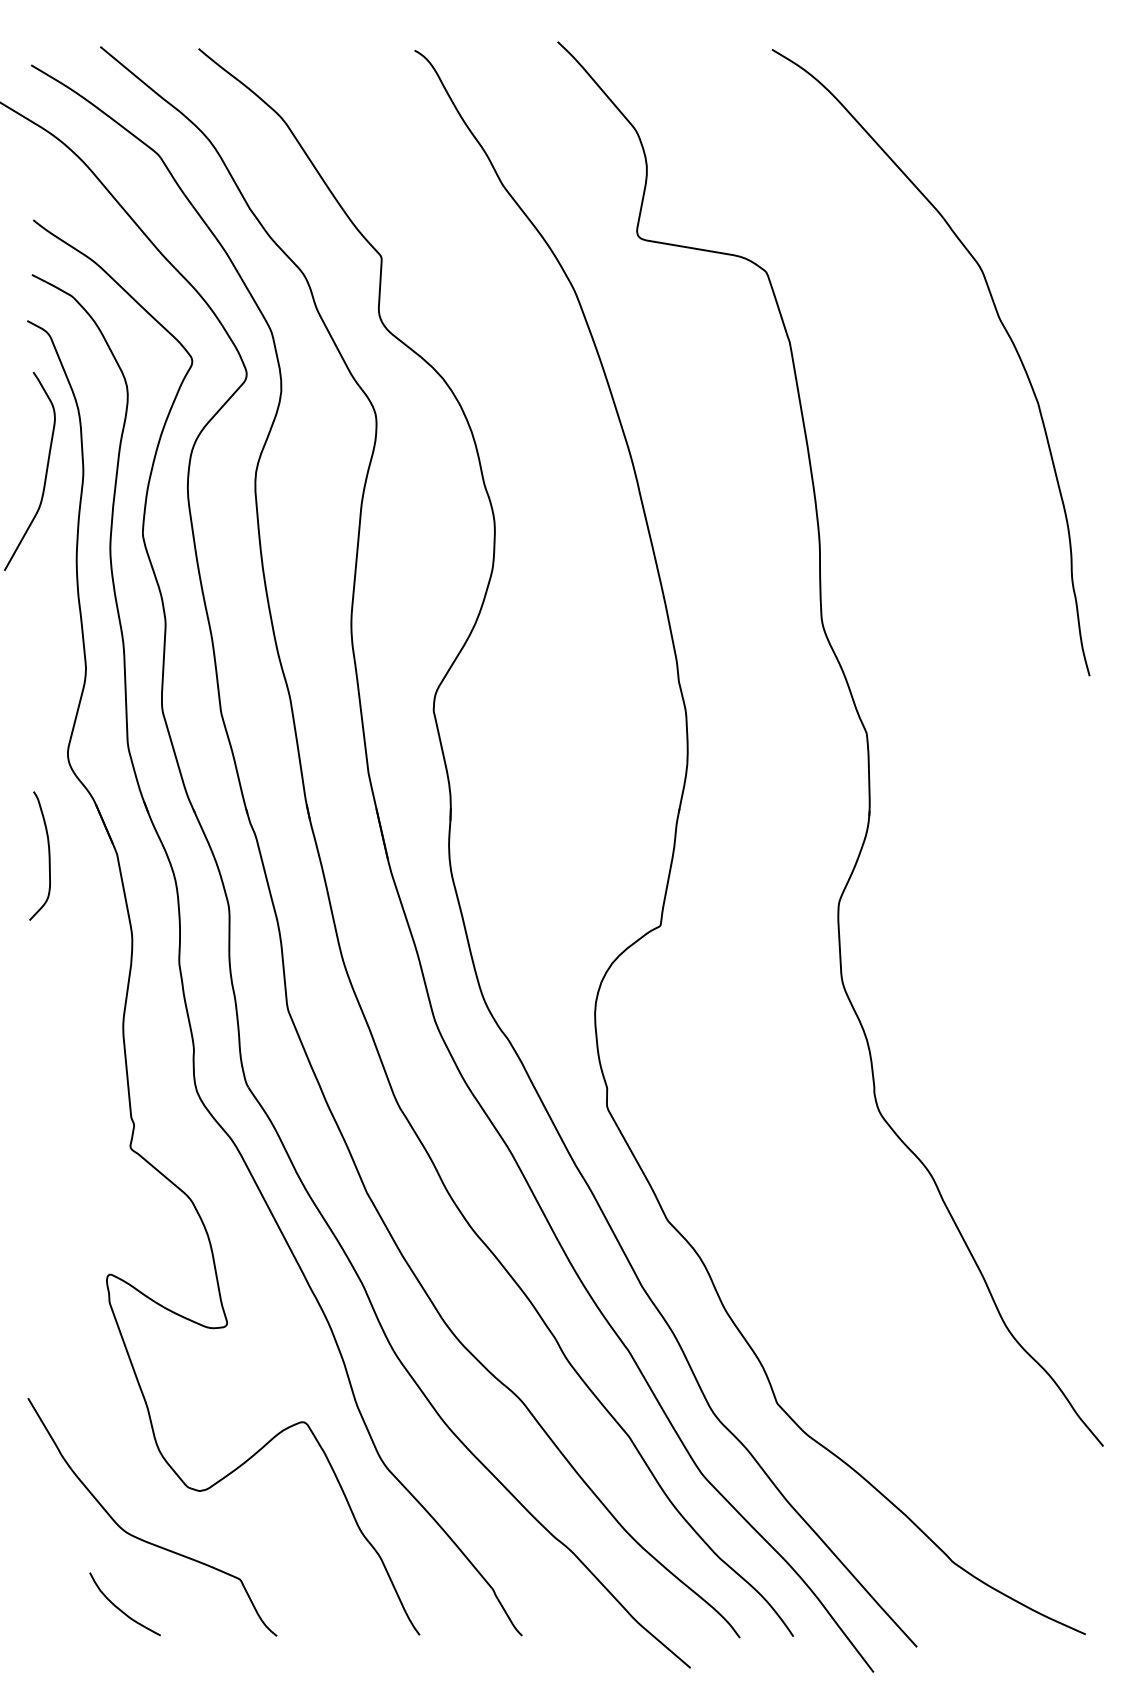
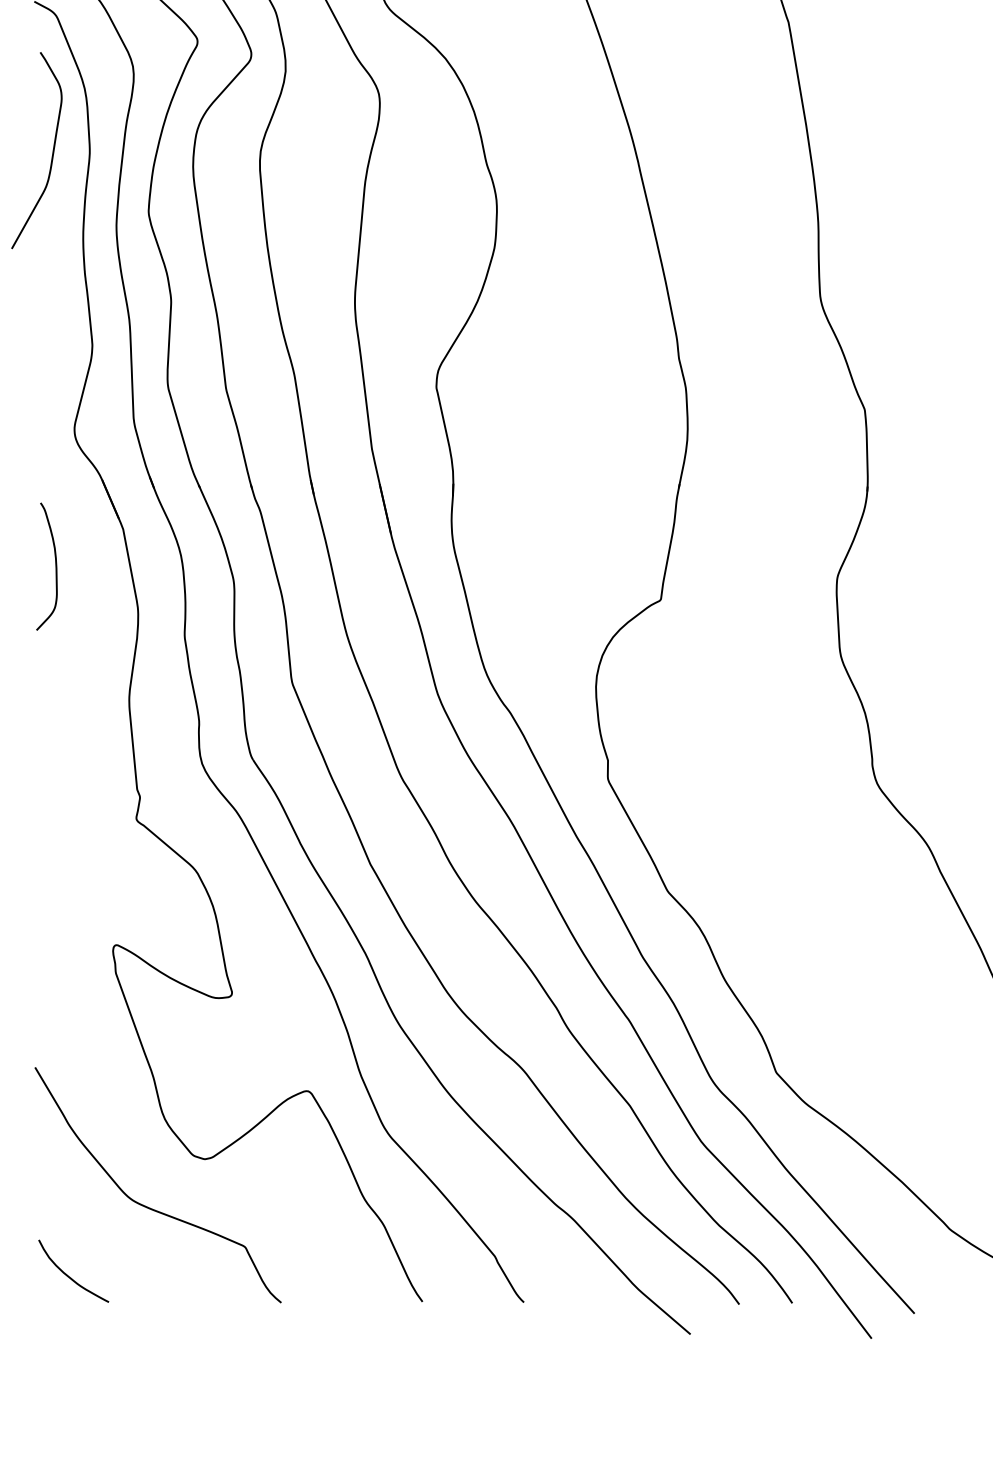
curve: (48, 855) -> (55, 566), moved
curve: (121, 1609) -> (70, 1276), moved

